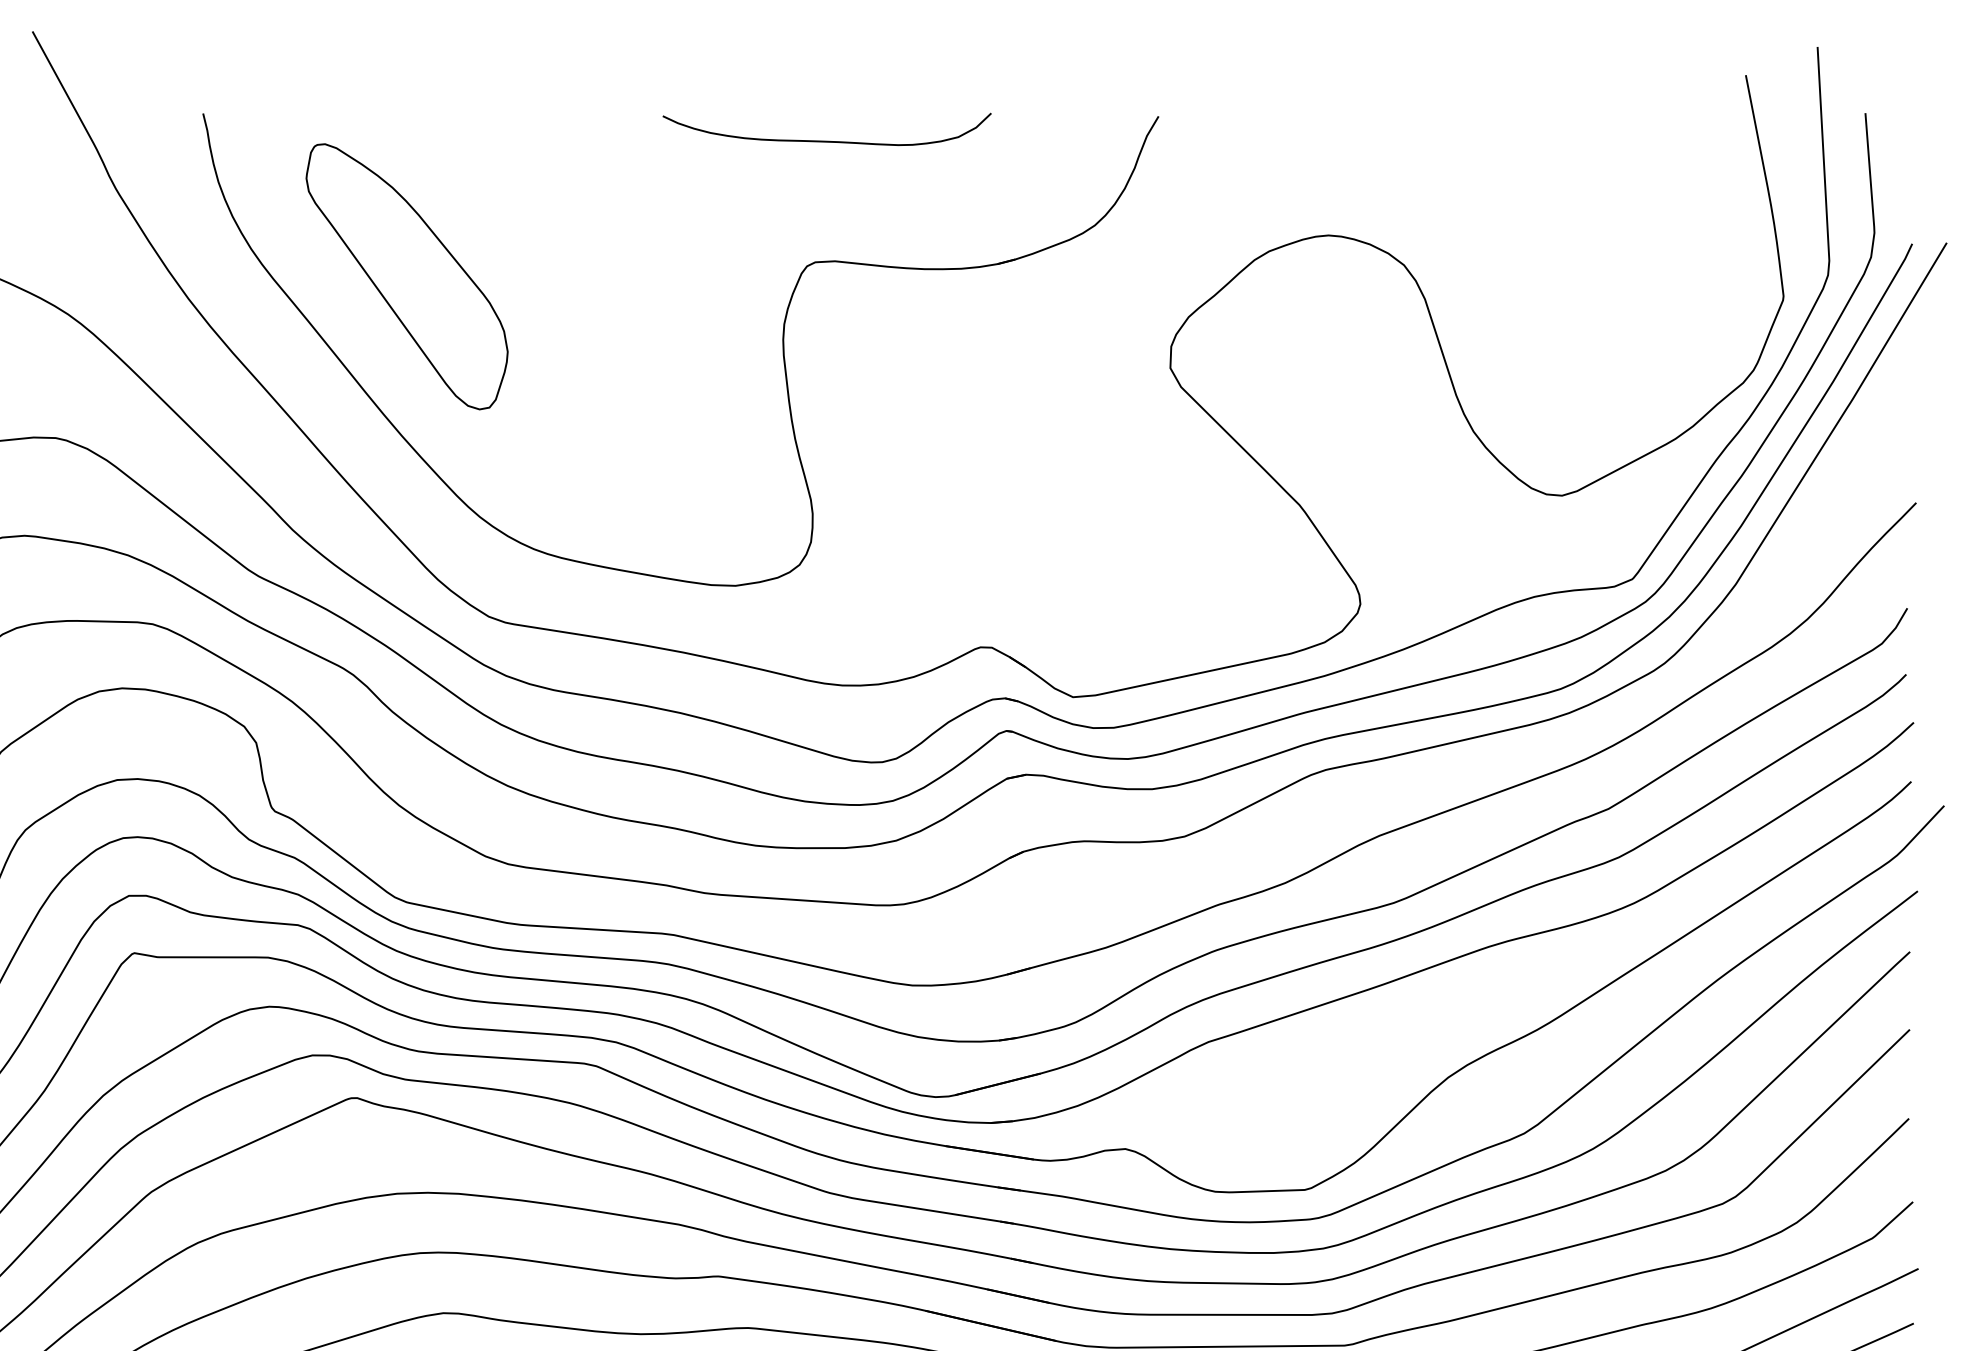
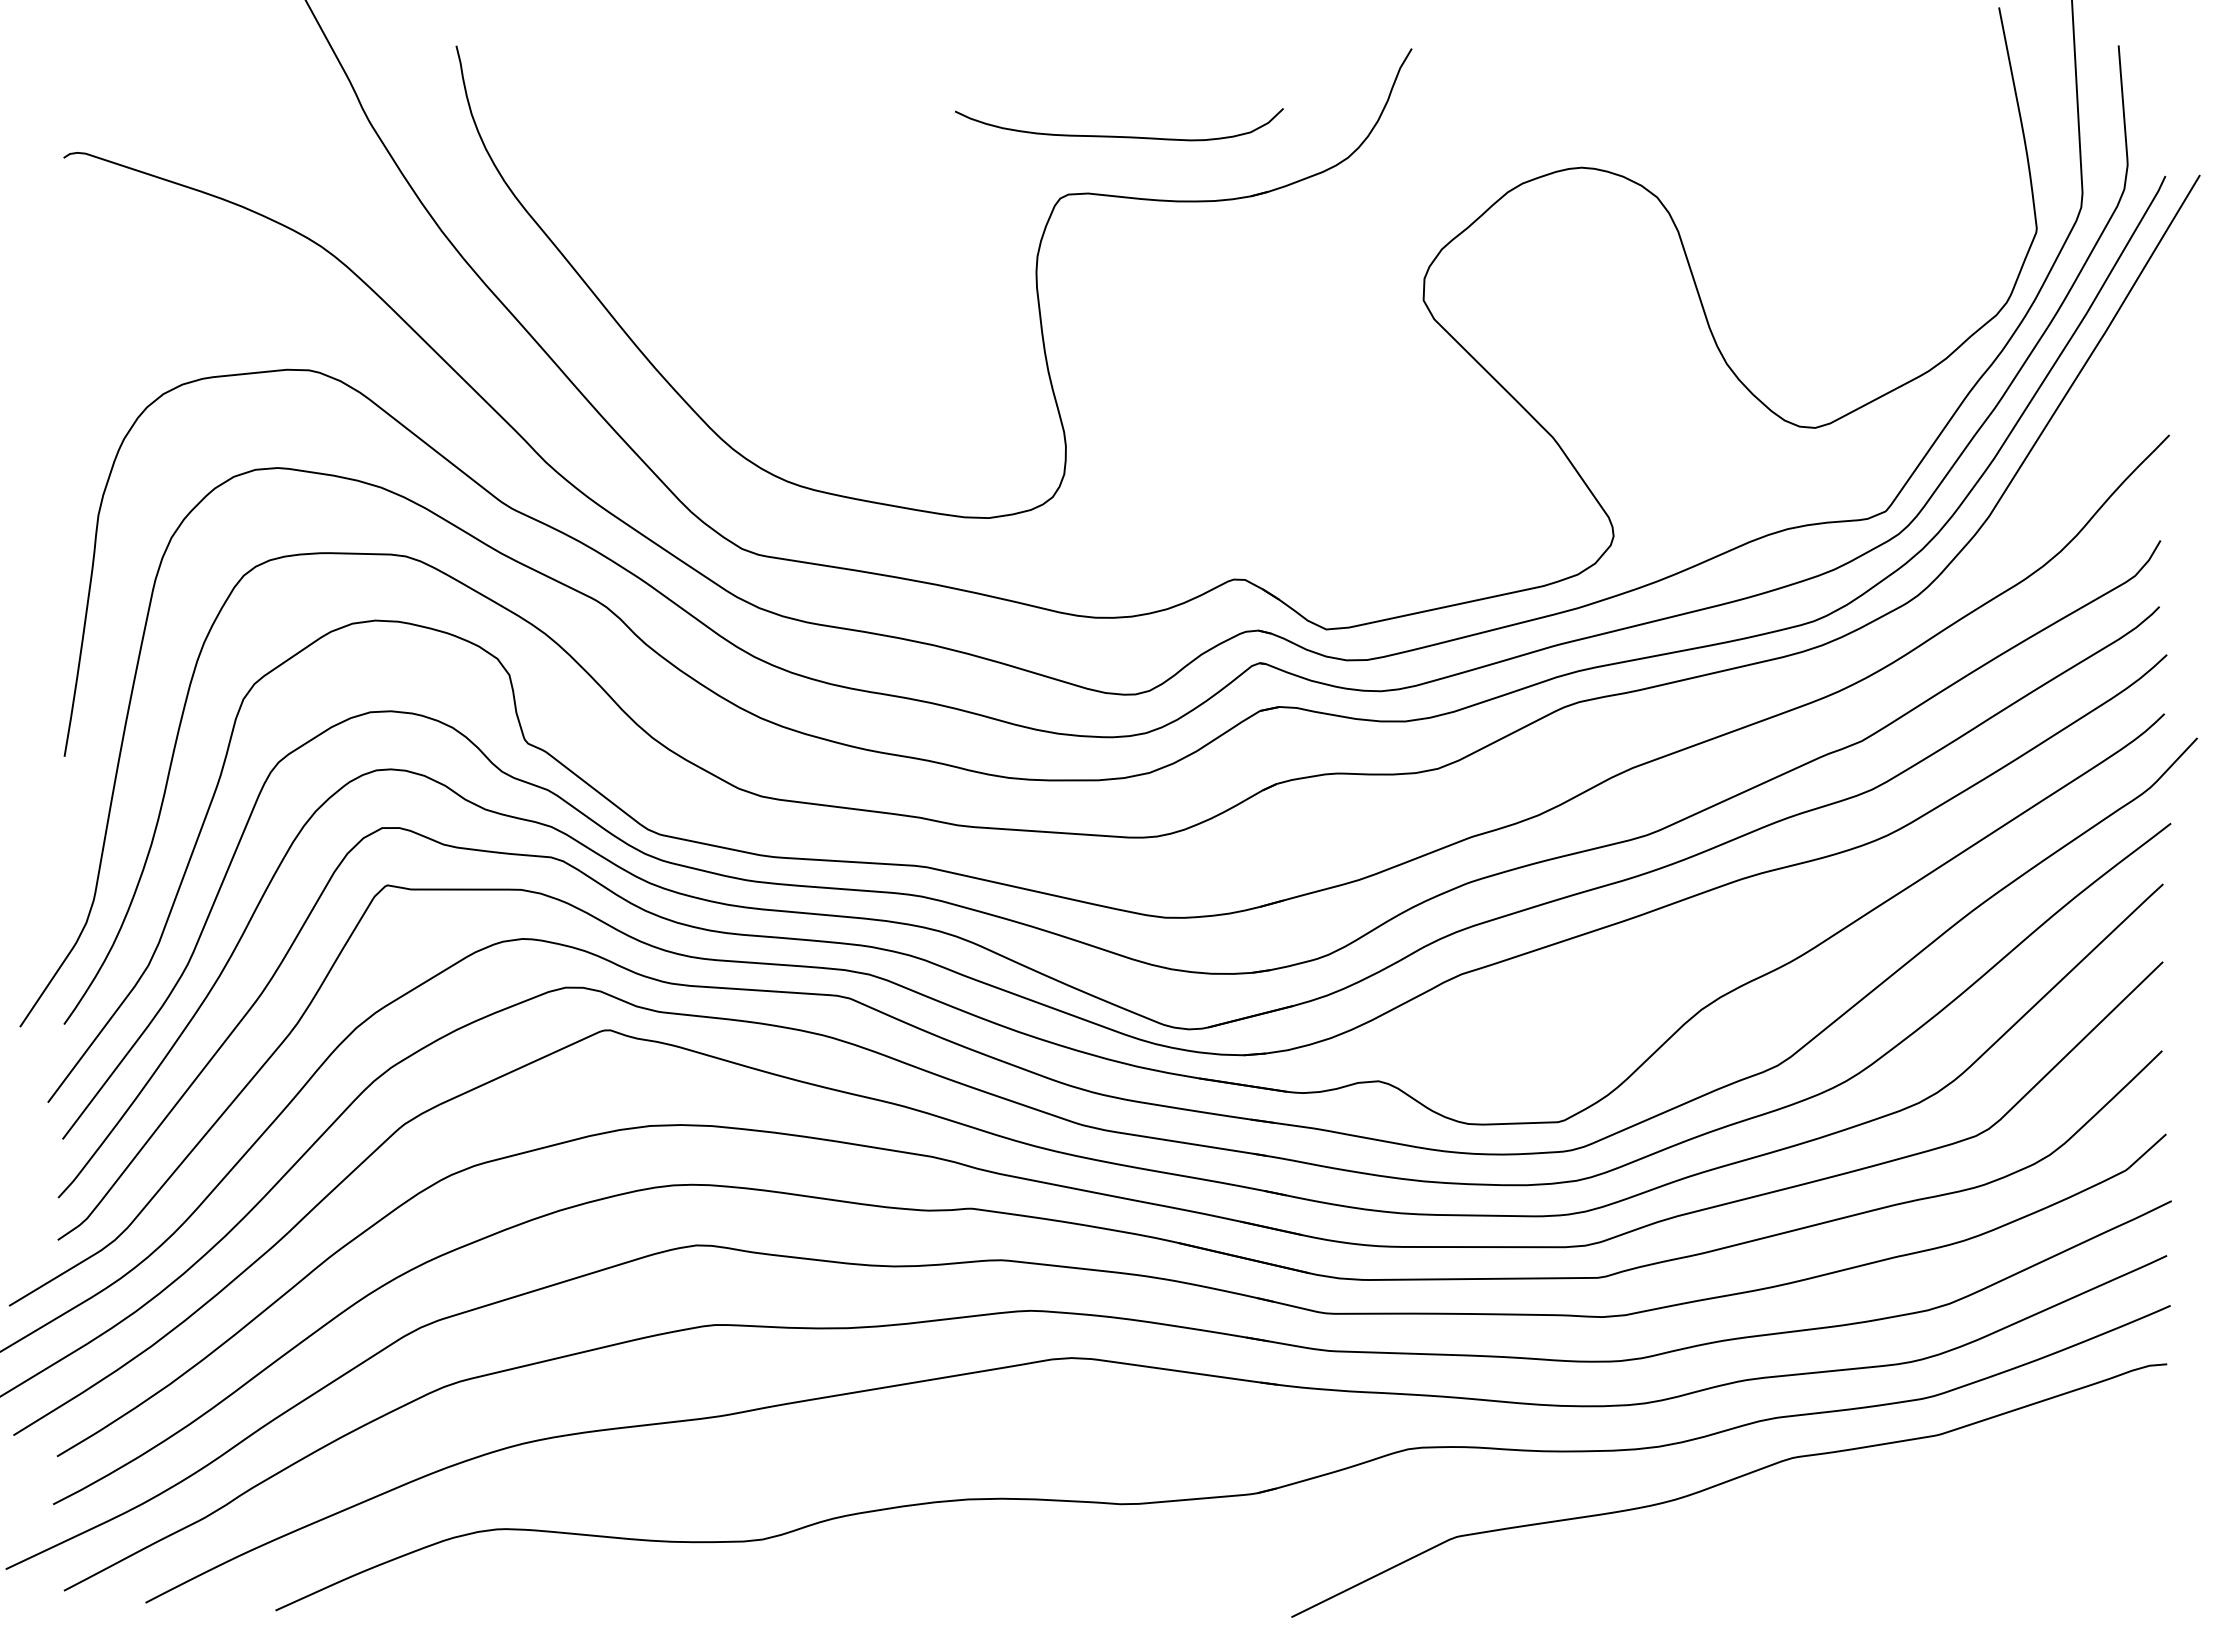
curve: (822, 140) -> (1114, 135), moved
part: (406, 276) -> (659, 208), removed

